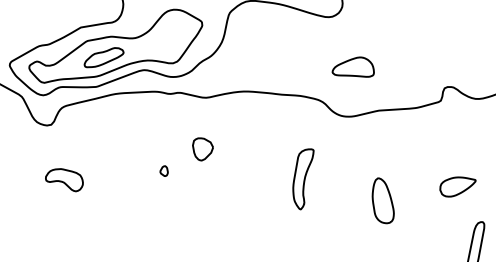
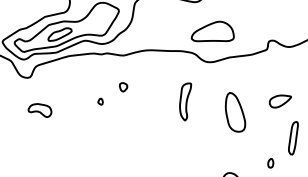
part: (353, 66) -> (212, 31), size x1.67
part: (202, 149) -> (123, 87), size x0.62
part: (383, 200) -> (235, 112), size x1.43

